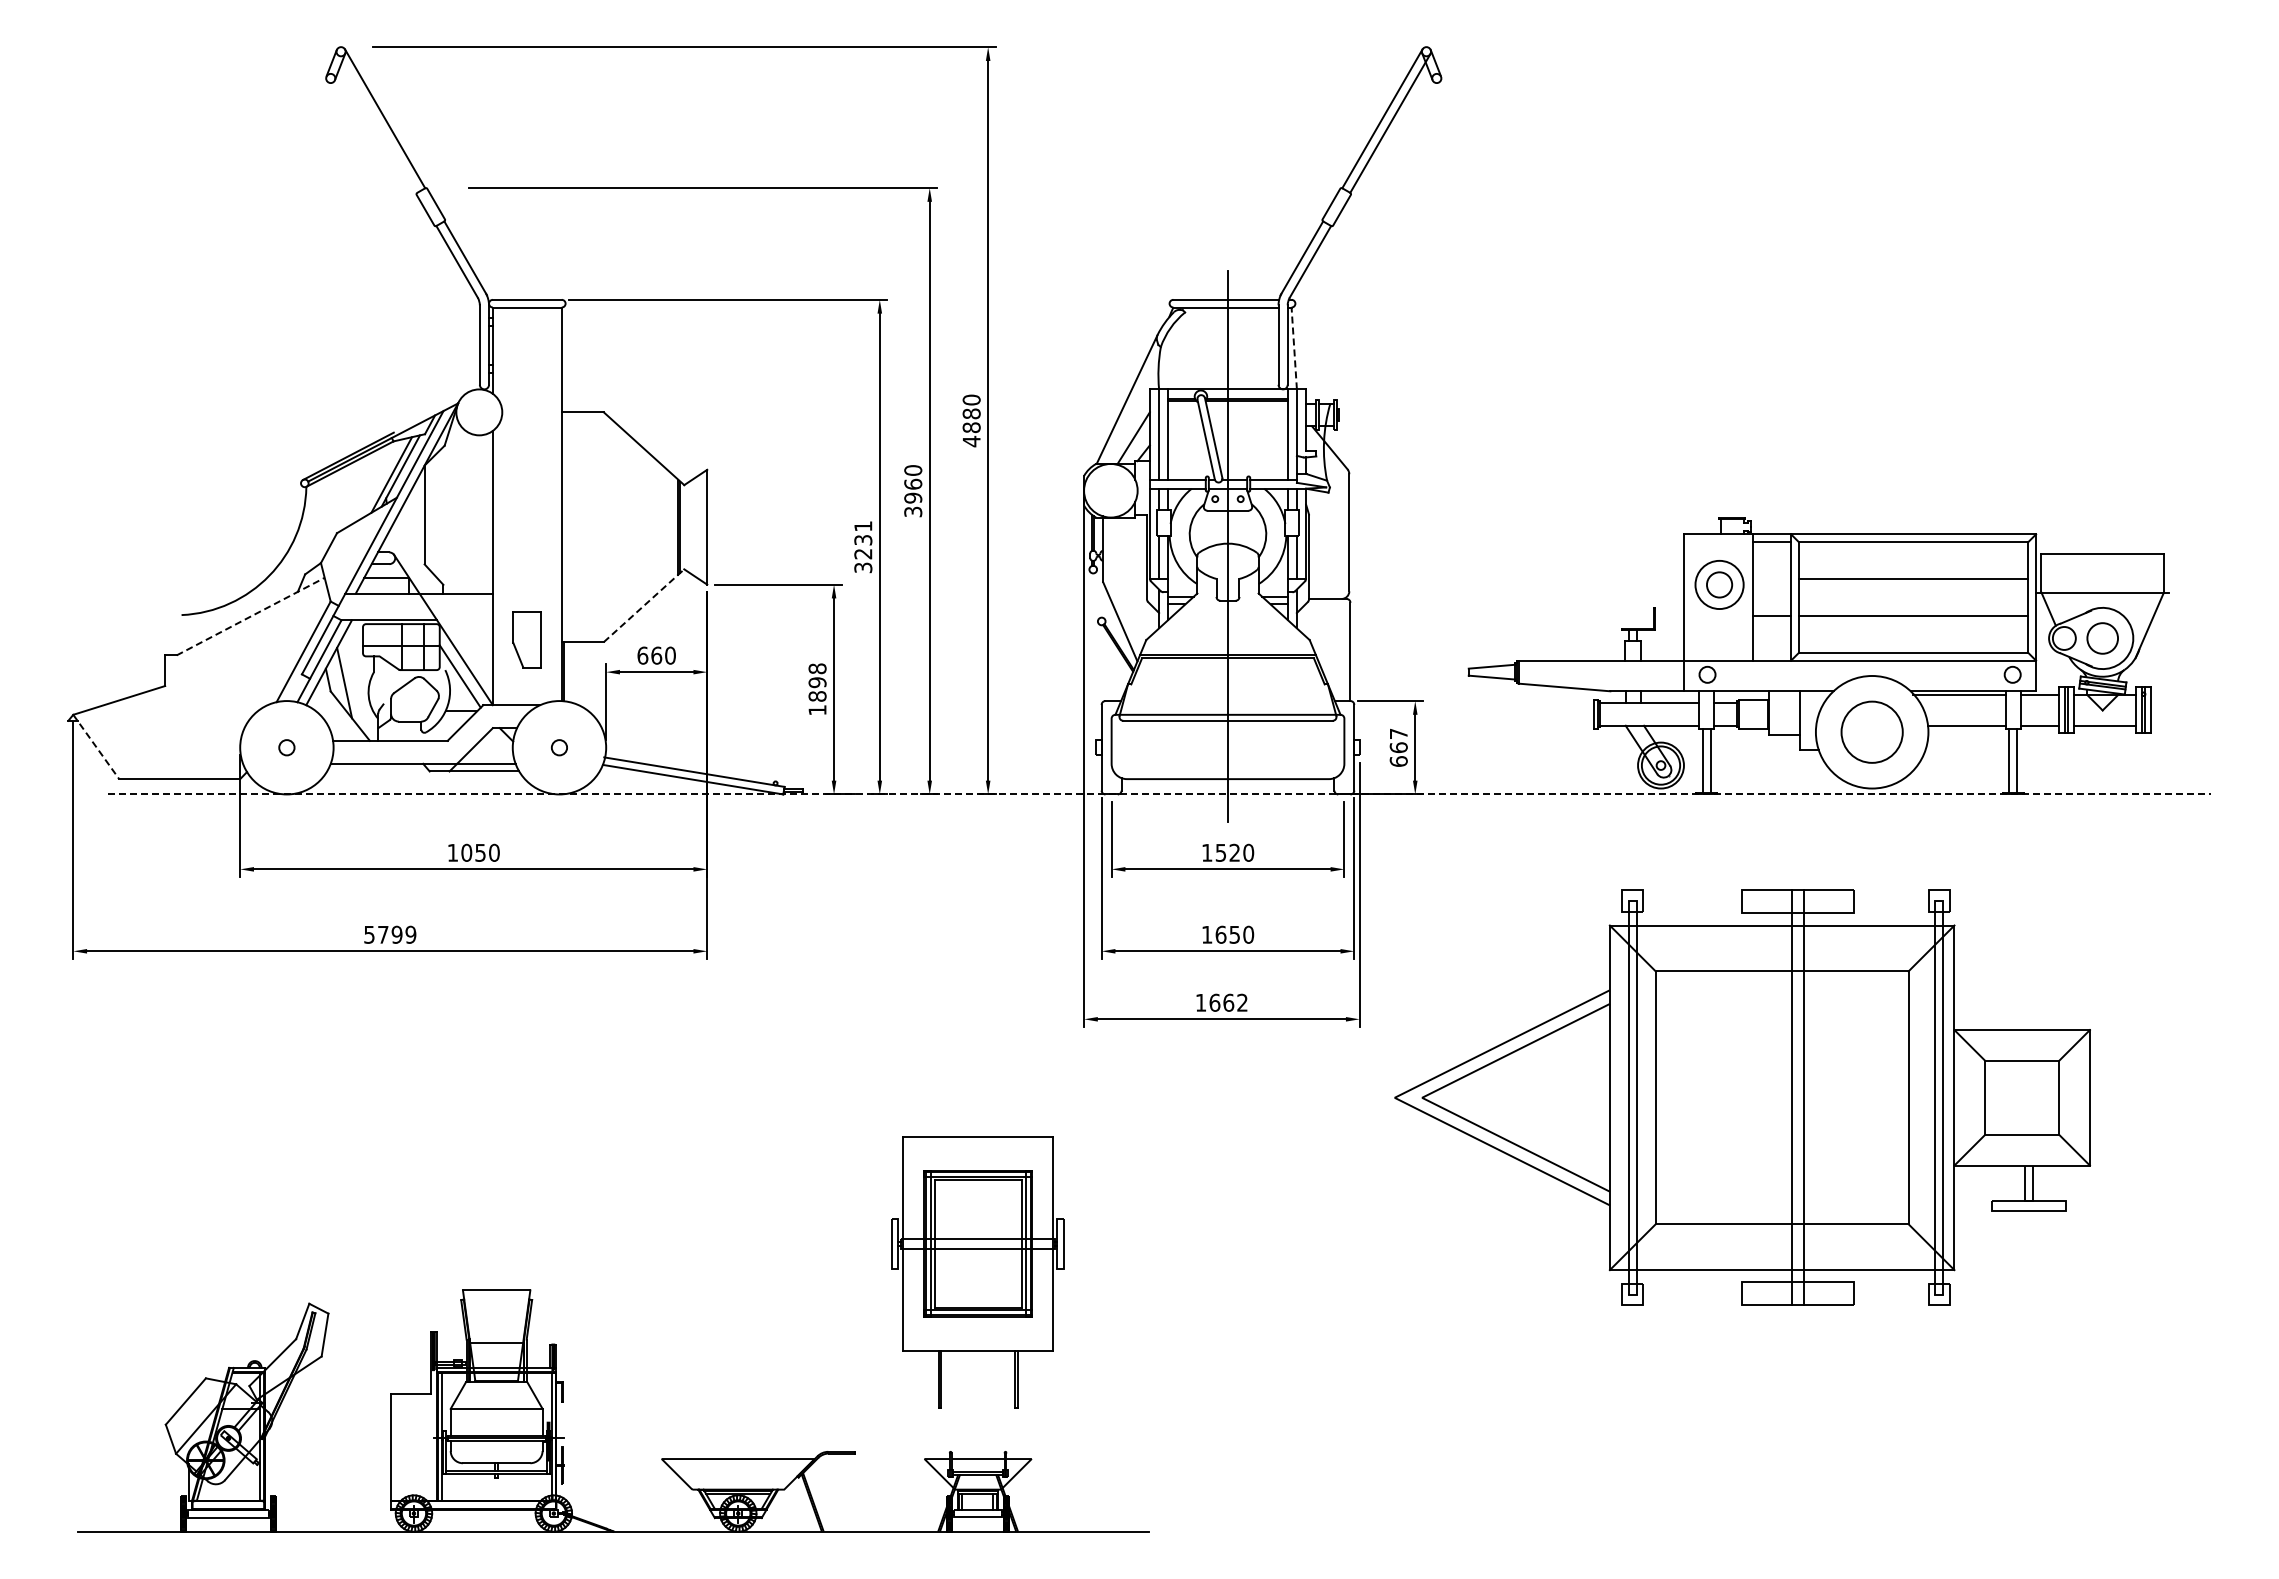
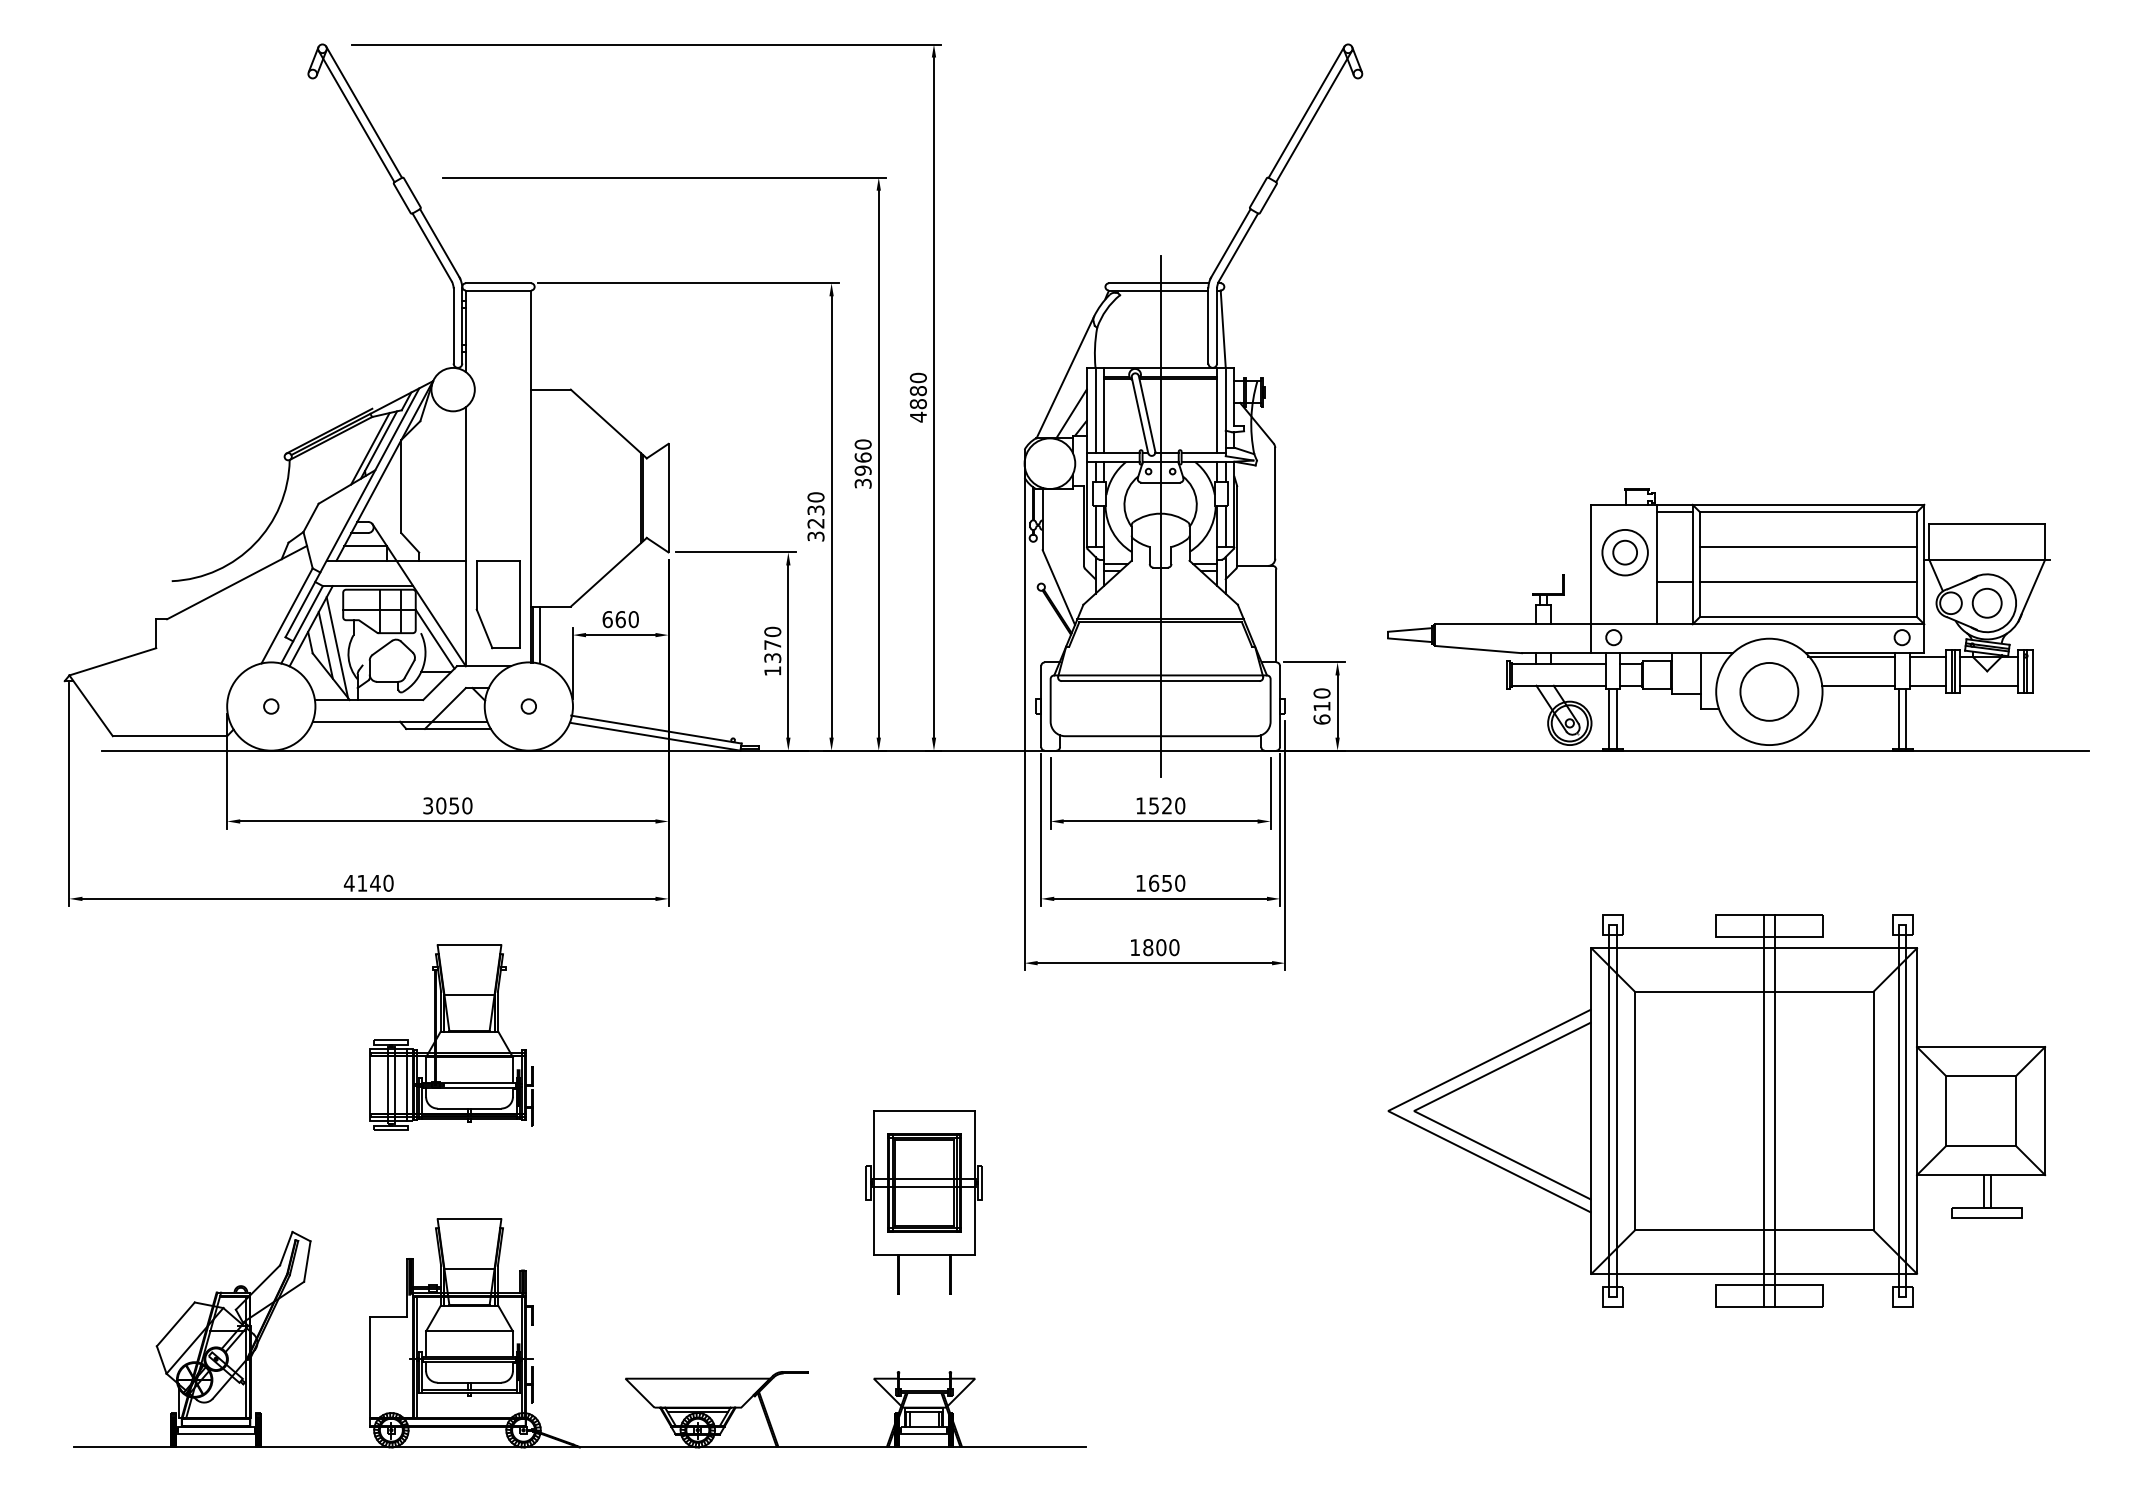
line: (377, 123) -> (356, 116), added
line: (1294, 347) -> (1223, 328), dashed -> solid
text: (863, 526) -> (816, 497), 3231 -> 3230
line: (644, 605) -> (609, 572), dashed -> solid
line: (250, 616) -> (236, 582), dashed -> solid
part: (526, 639) -> (497, 604), size x1.67
line: (571, 671) -> (540, 634), added
text: (817, 682) -> (772, 644), 1898 -> 1370
line: (356, 685) -> (337, 647), added
text: (1398, 740) -> (1321, 699), 667 -> 610
line: (96, 746) -> (91, 705), dashed -> solid
line: (1159, 794) -> (1095, 750), dashed -> solid
text: (452, 852) -> (427, 805), 1050 -> 3050
text: (389, 934) -> (368, 883), 5799 -> 4140
text: (1228, 1002) -> (1161, 947), 1662 -> 1800
part: (477, 1097) -> (451, 1037), added
part: (1742, 1097) -> (1716, 1110), moved
part: (977, 1271) -> (923, 1201), size x0.71

